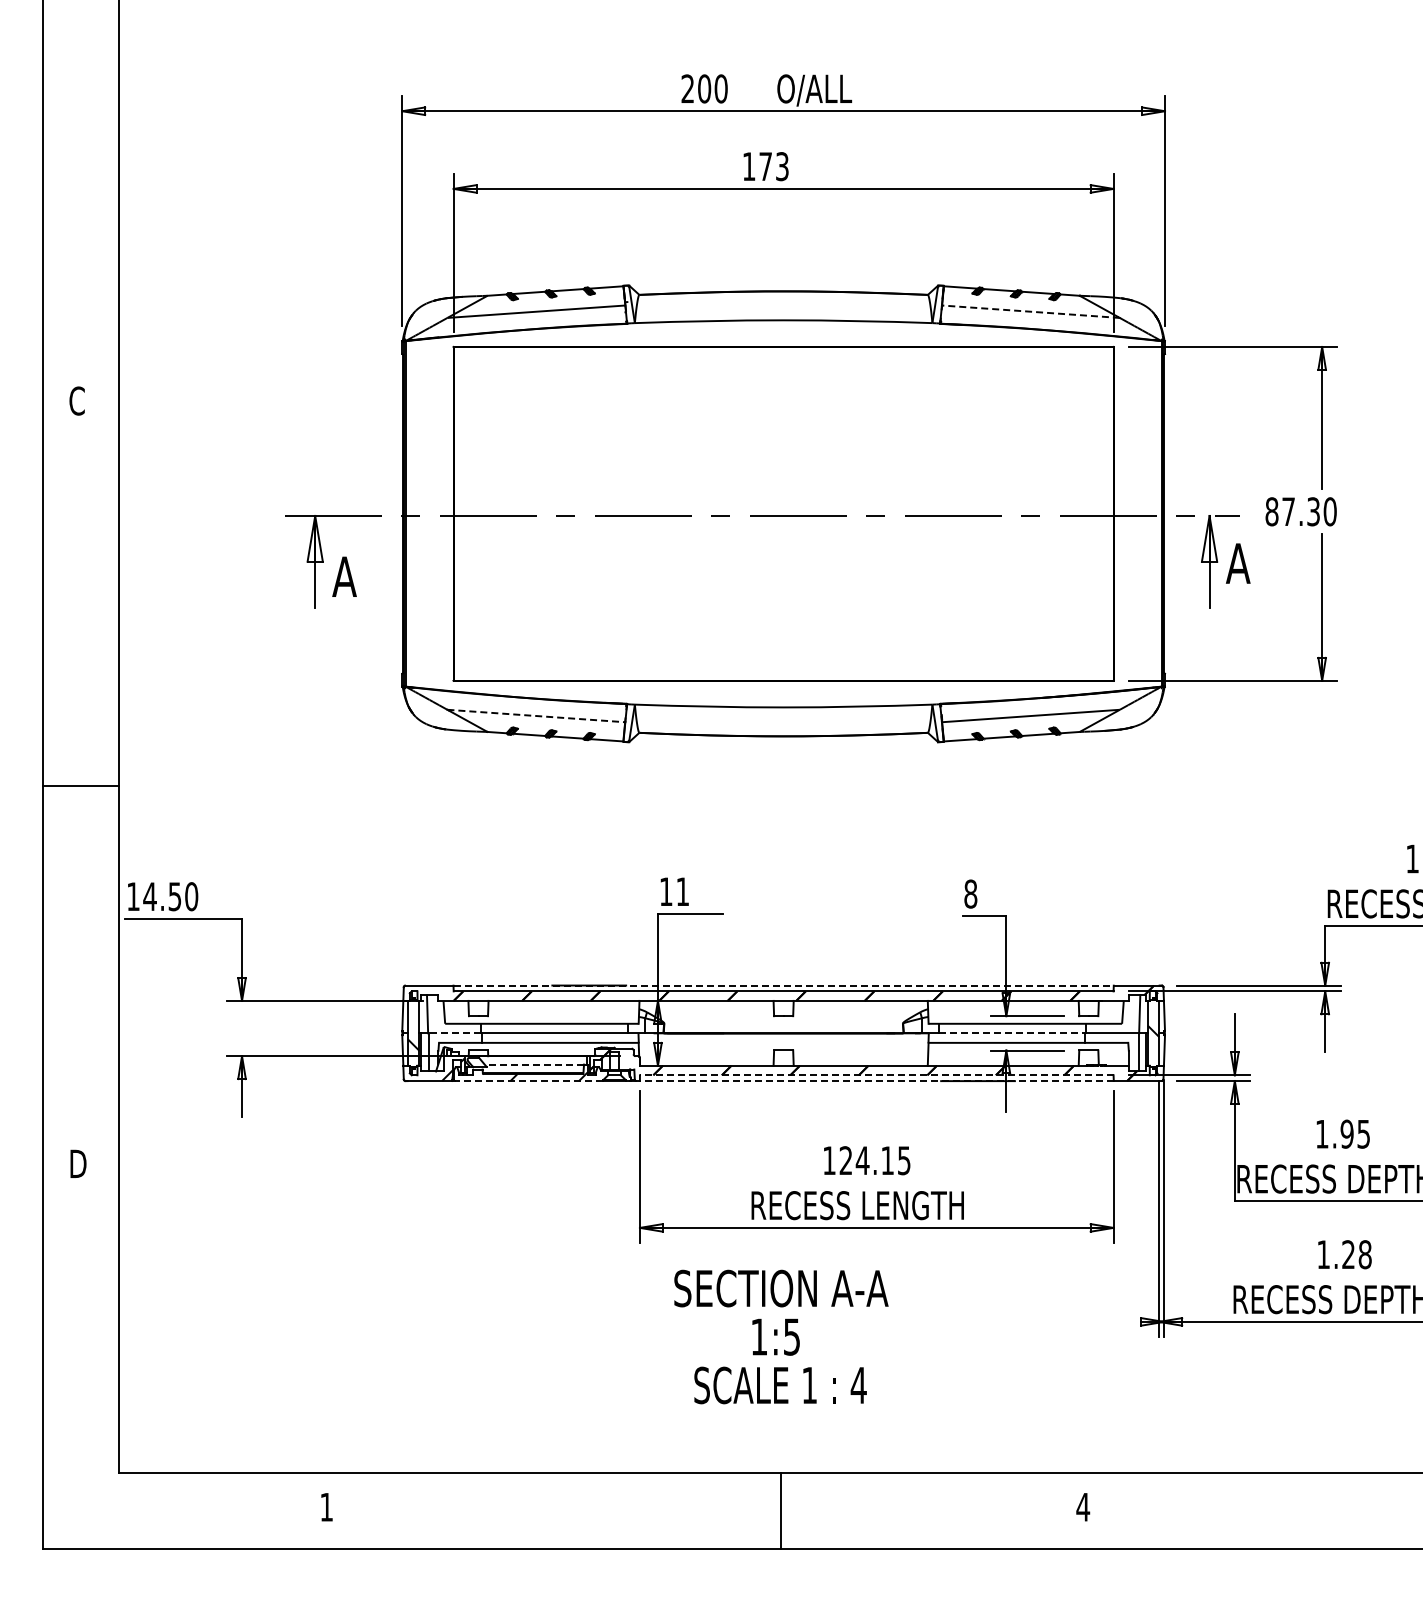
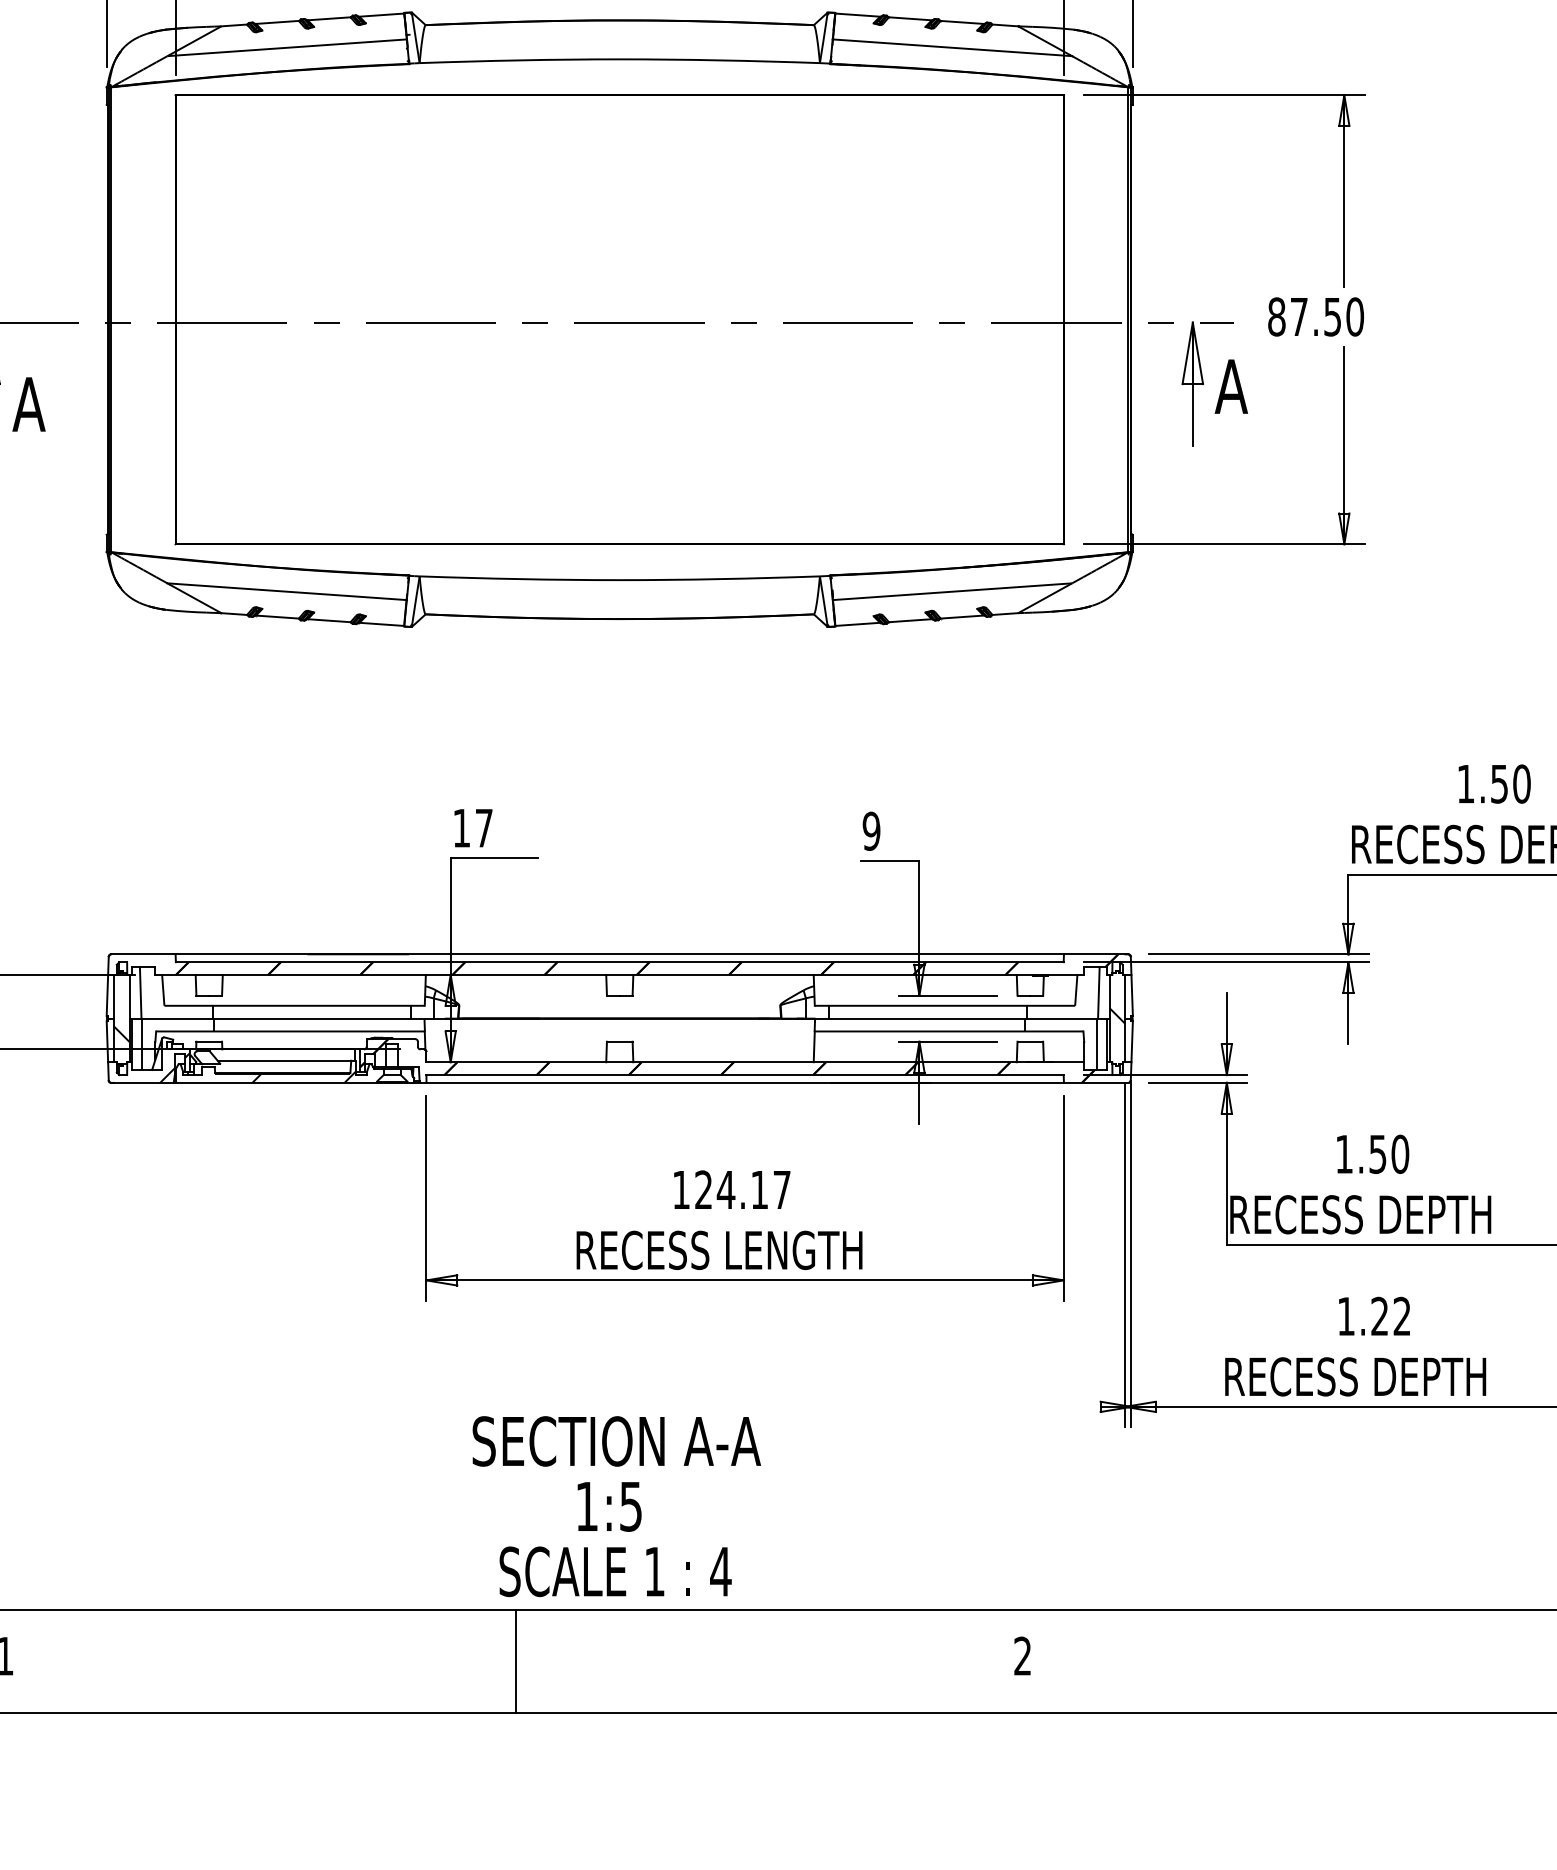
line: (1030, 311) -> (951, 47), dashed -> solid
text: (1313, 511) -> (1332, 316), 87.30 -> 87.50
line: (536, 716) -> (287, 592), dashed -> solid
text: (682, 891) -> (483, 827), 11 -> 17
text: (970, 893) -> (871, 830), 8 -> 9
line: (784, 985) -> (620, 954), dashed -> solid
line: (454, 1033) -> (176, 1018), dashed -> solid
line: (1012, 1033) -> (927, 1018), dashed -> solid
line: (534, 1064) -> (284, 1060), dashed -> solid
line: (876, 1075) -> (744, 1075), dashed -> solid
line: (528, 1081) -> (276, 1083), dashed -> solid
line: (876, 1081) -> (744, 1083), dashed -> solid
text: (1355, 1133) -> (1389, 1153), 1.95 -> 1.50
text: (904, 1160) -> (782, 1189), 124.15 -> 124.17
text: (1364, 1254) -> (1401, 1316), 1.28 -> 1.22
text: (781, 1336) -> (616, 1505), moved
text: (1083, 1506) -> (1023, 1655), 4 -> 2
line: (781, 1510) -> (515, 1660), moved

